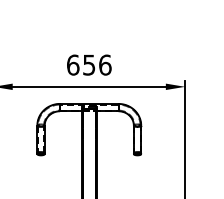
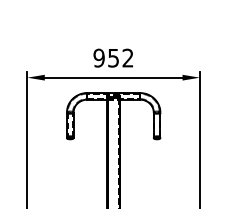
text: (89, 64) -> (113, 57), 656 -> 952

